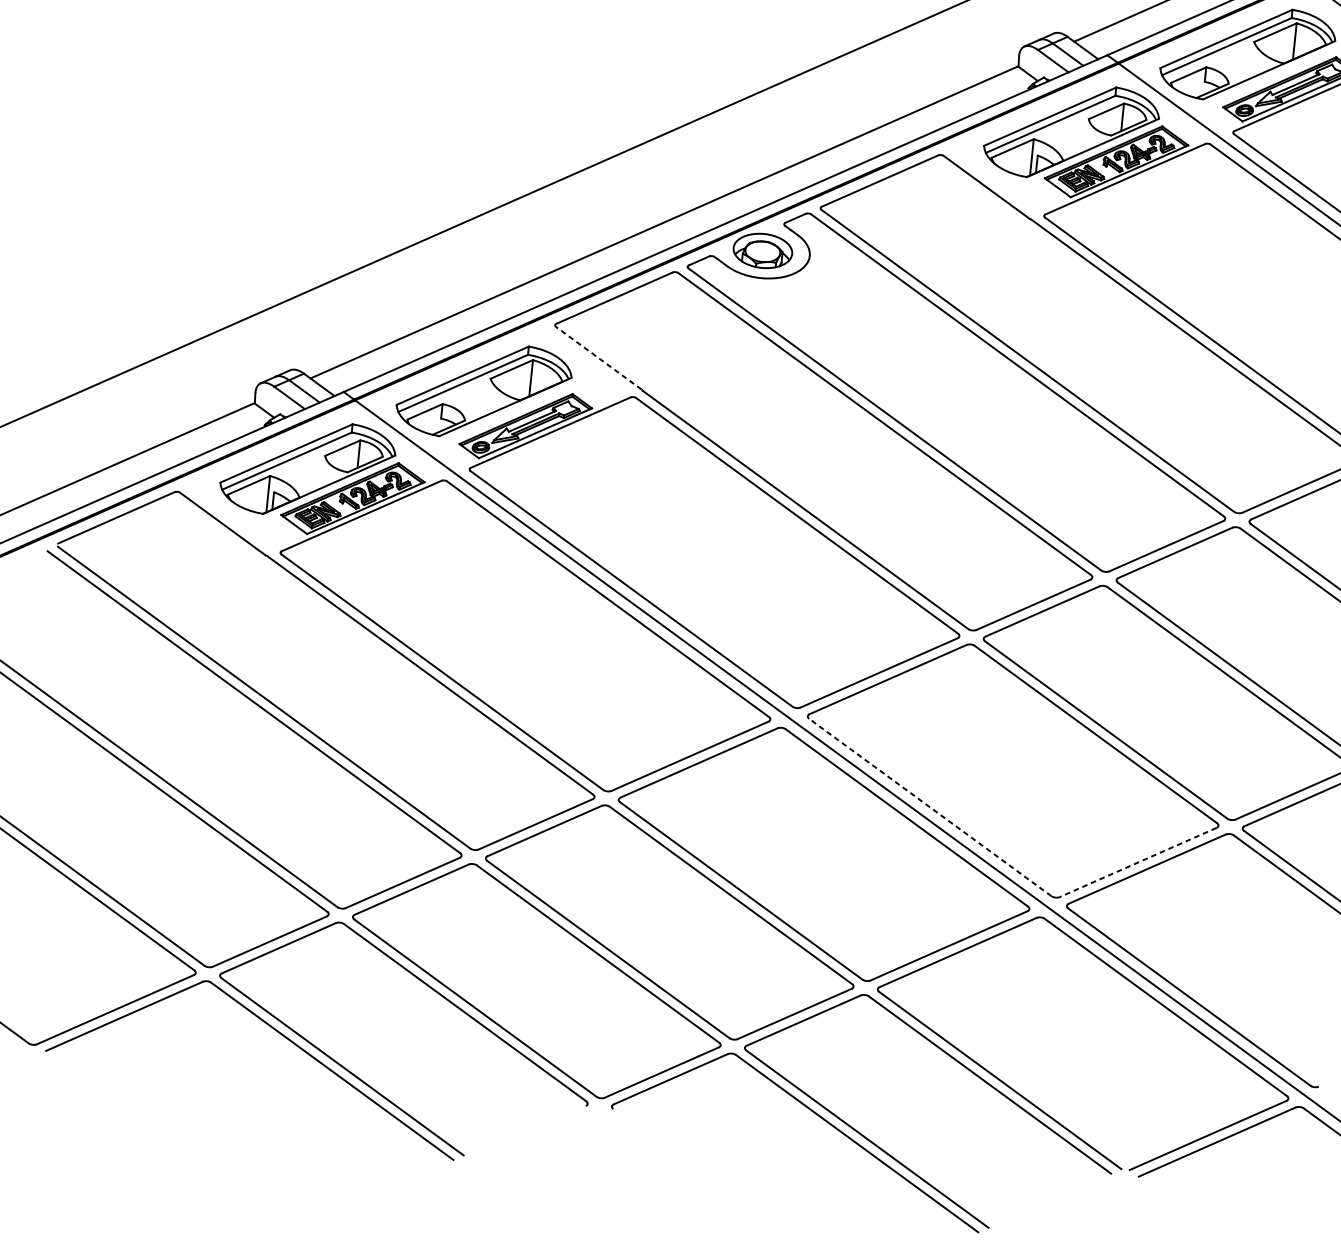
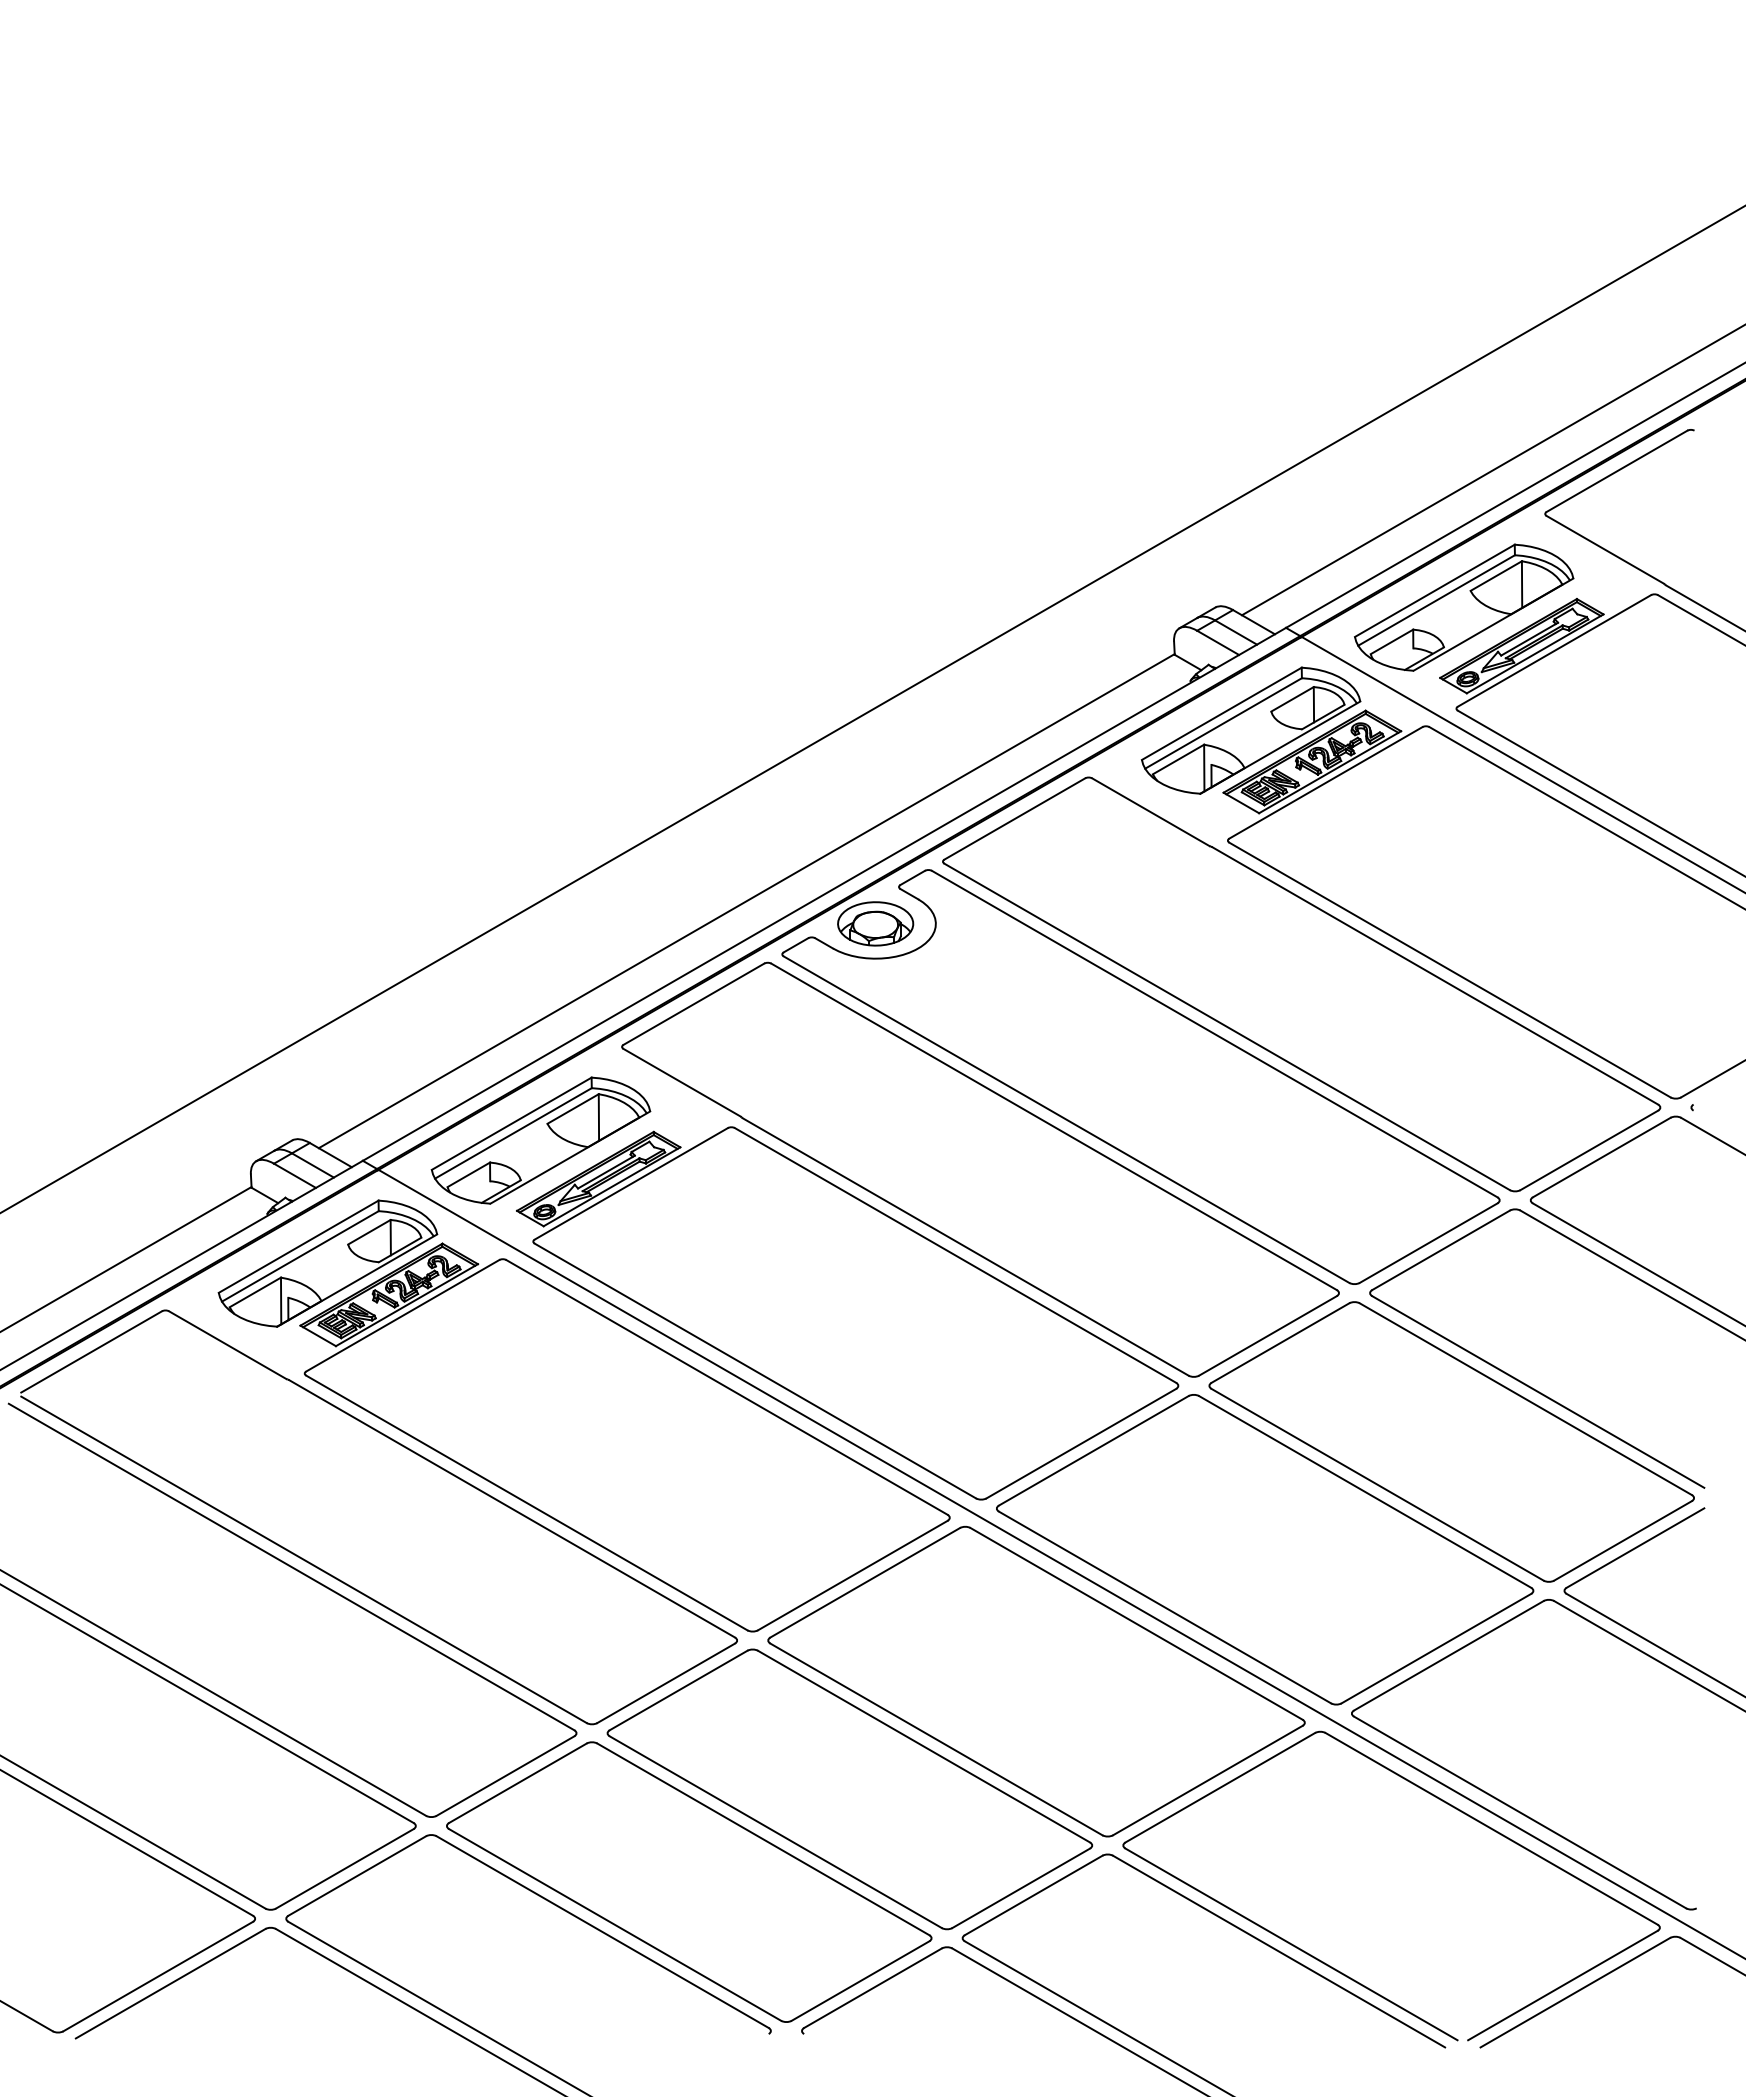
line: (599, 358) -> (682, 1082), dashed -> solid
line: (930, 807) -> (1165, 1607), dashed -> solid
line: (1138, 862) -> (1436, 1648), dashed -> solid

